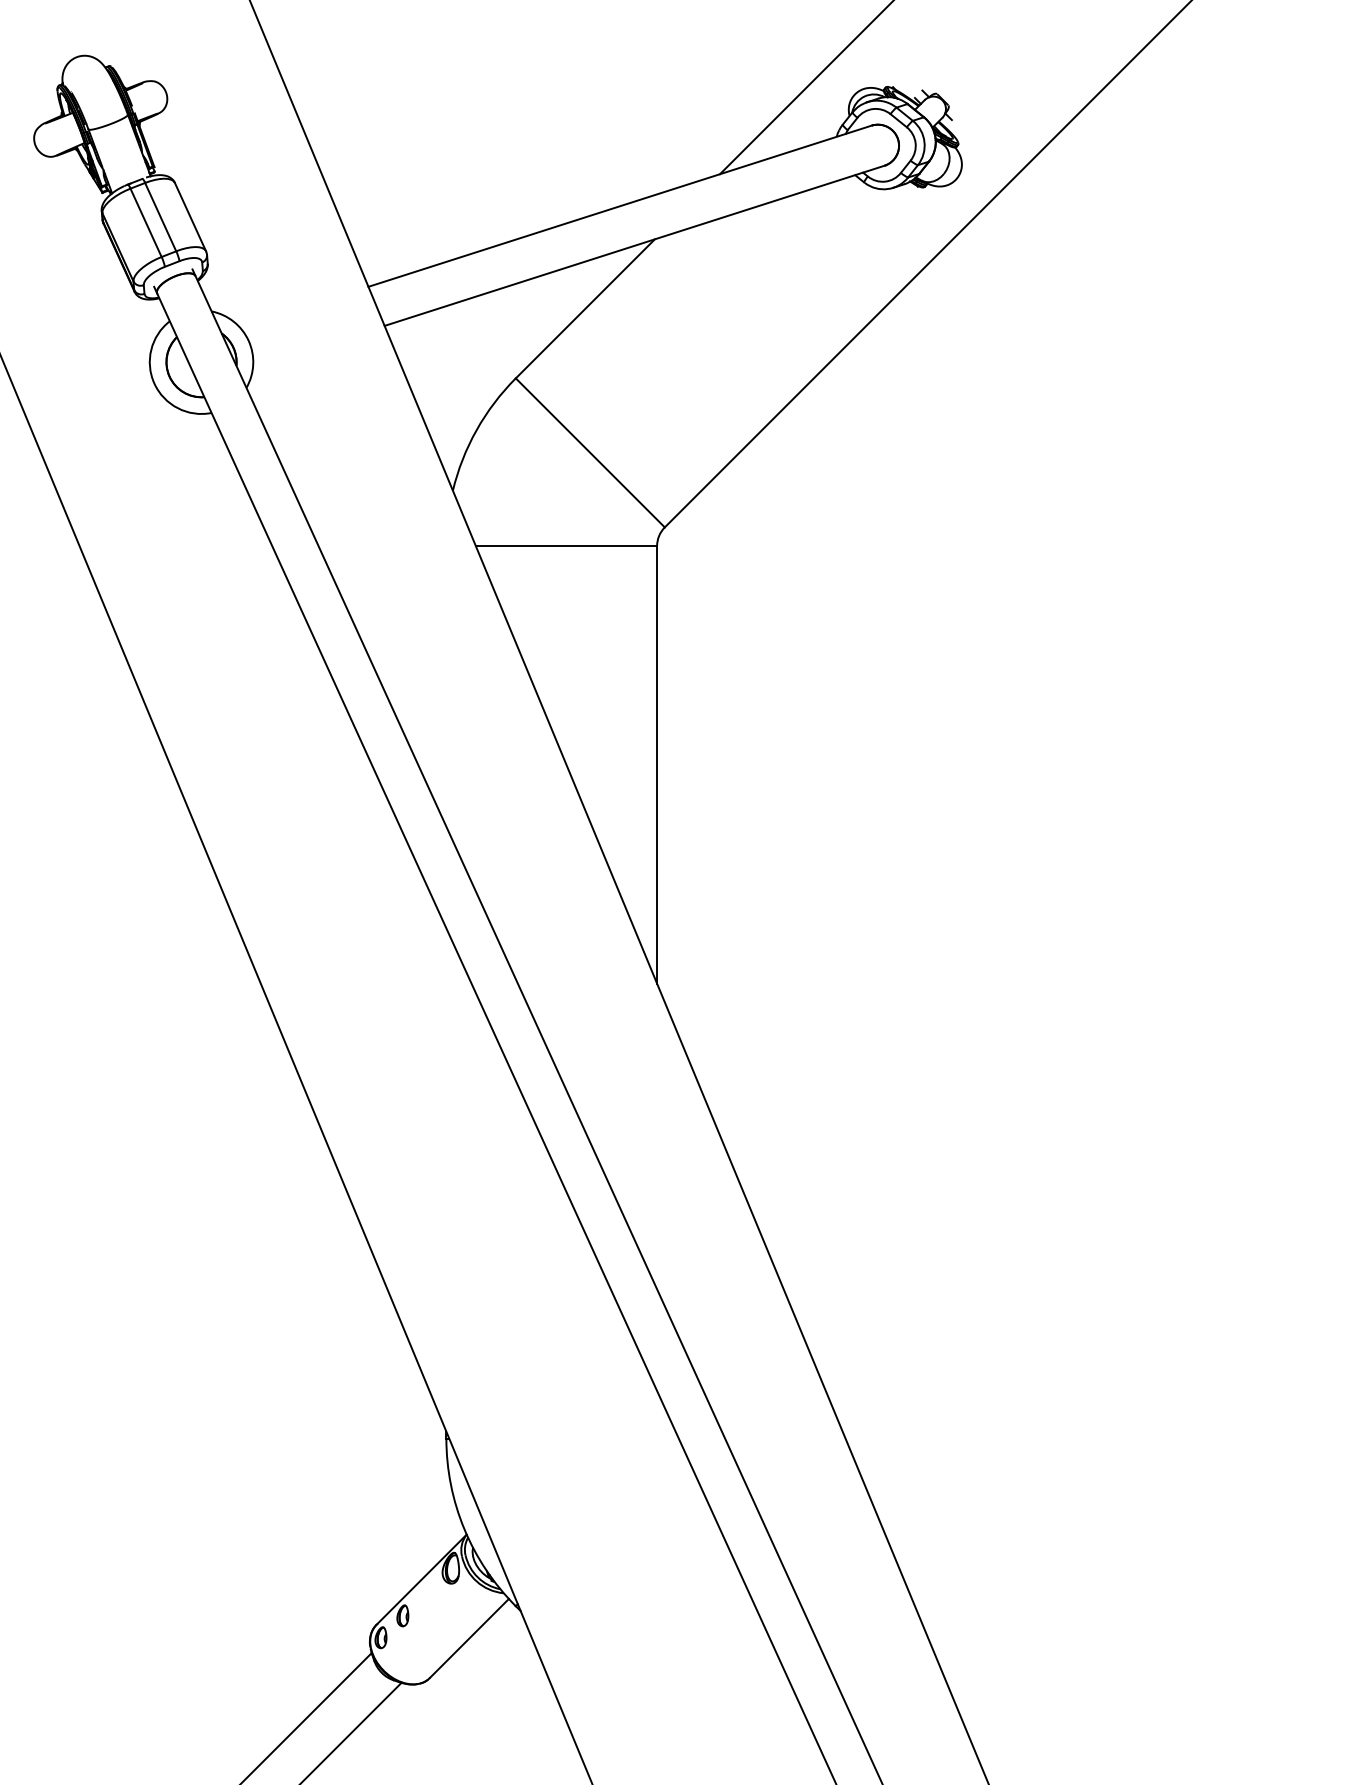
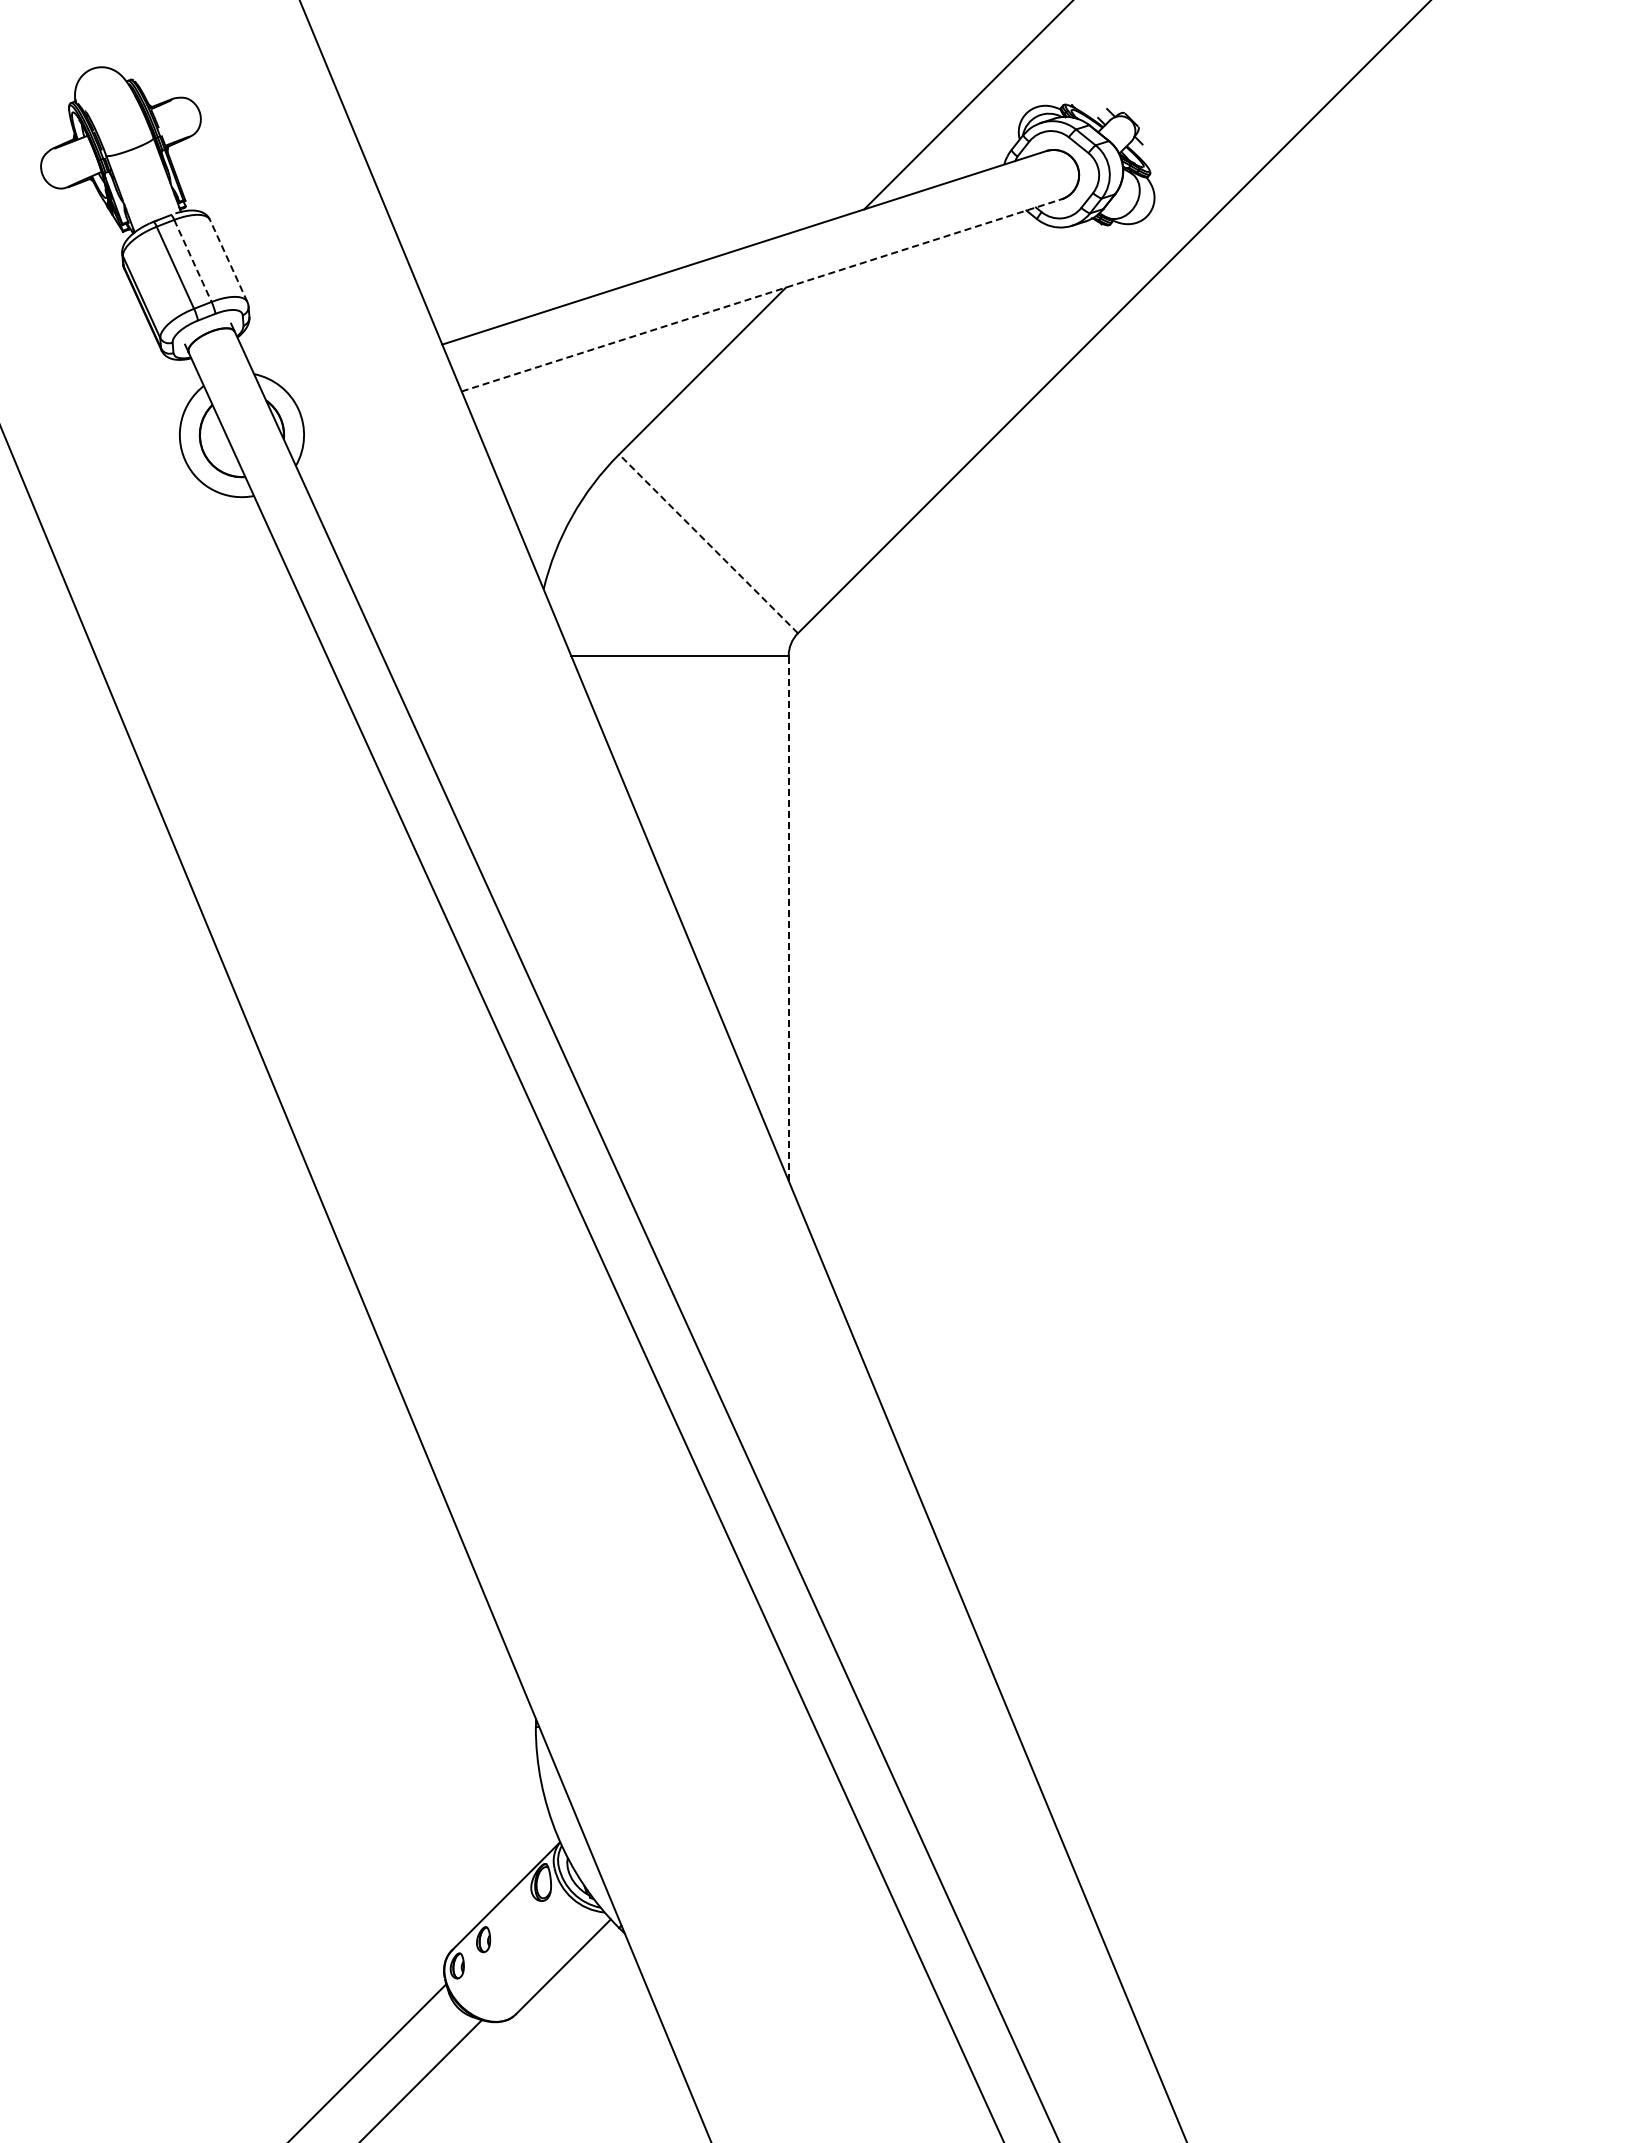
line: (190, 216) -> (228, 260), solid -> dashed
line: (161, 217) -> (193, 261), solid -> dashed
line: (635, 245) -> (762, 295), solid -> dashed
line: (590, 452) -> (708, 543), solid -> dashed
line: (656, 765) -> (788, 918), solid -> dashed

